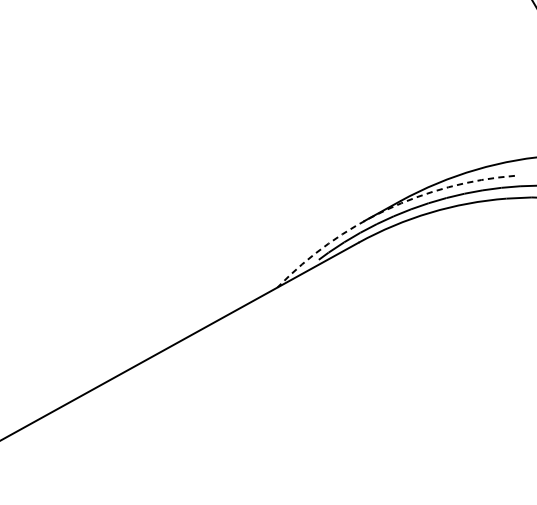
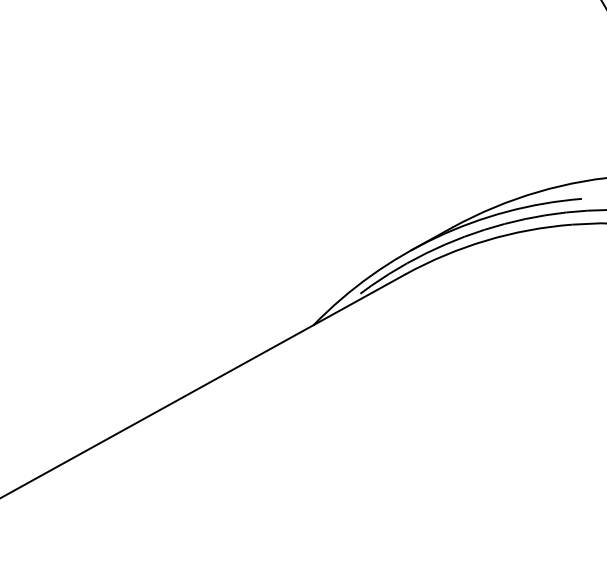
arc: (386, 210) -> (436, 237), dashed -> solid

